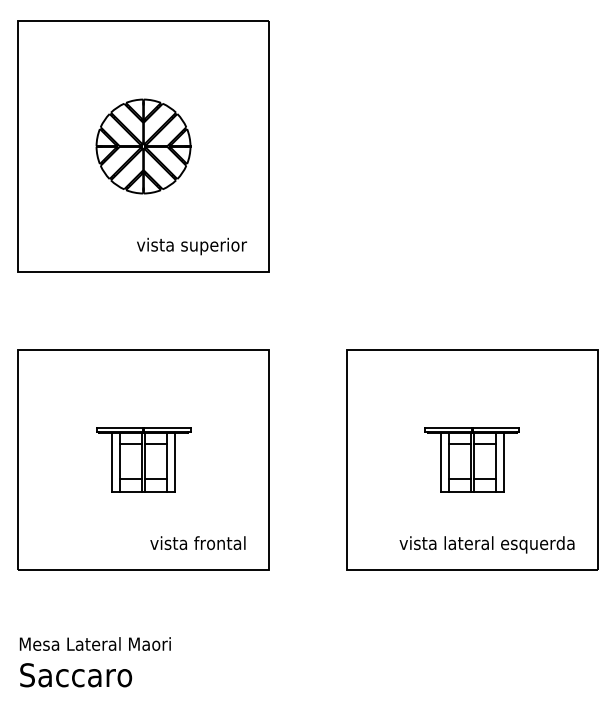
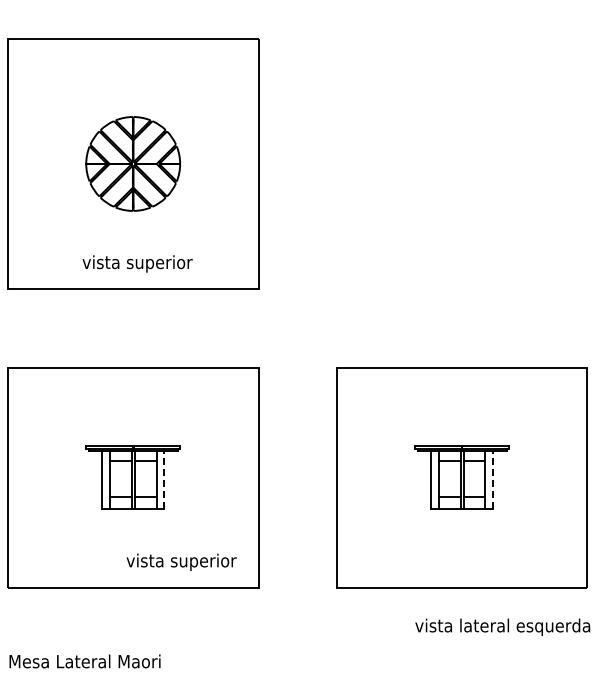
text: (191, 246) -> (137, 263), moved
line: (174, 461) -> (164, 478), solid -> dashed
line: (503, 461) -> (493, 478), solid -> dashed
text: (192, 544) -> (182, 561), vista frontal -> vista superior
text: (486, 544) -> (502, 626), moved

